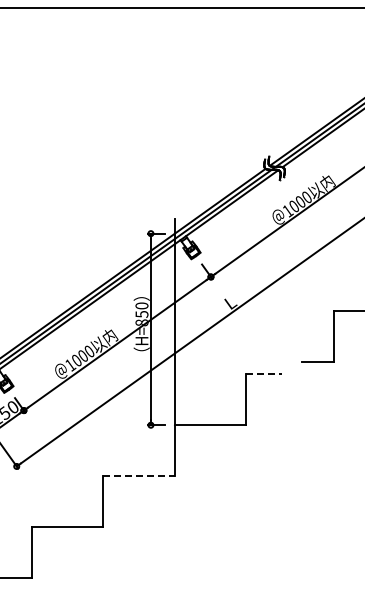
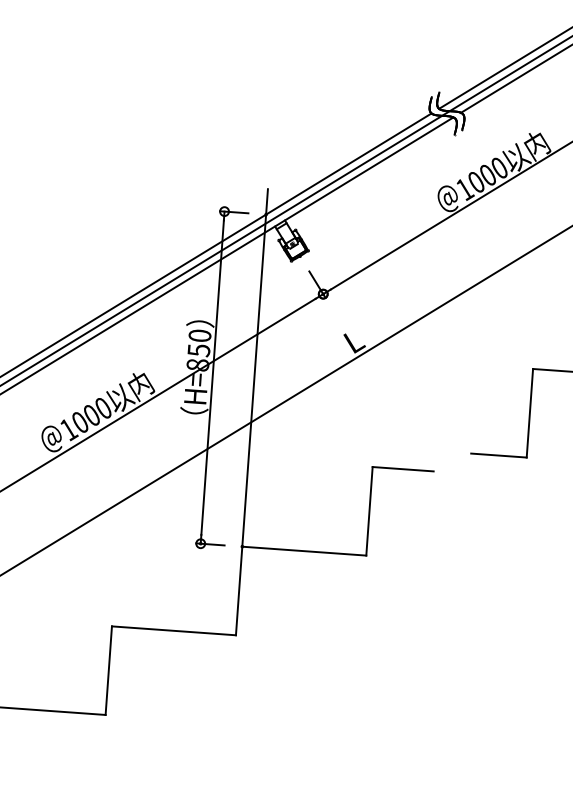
line: (264, 374) -> (403, 469), dashed -> solid
line: (139, 476) -> (174, 631), dashed -> solid

